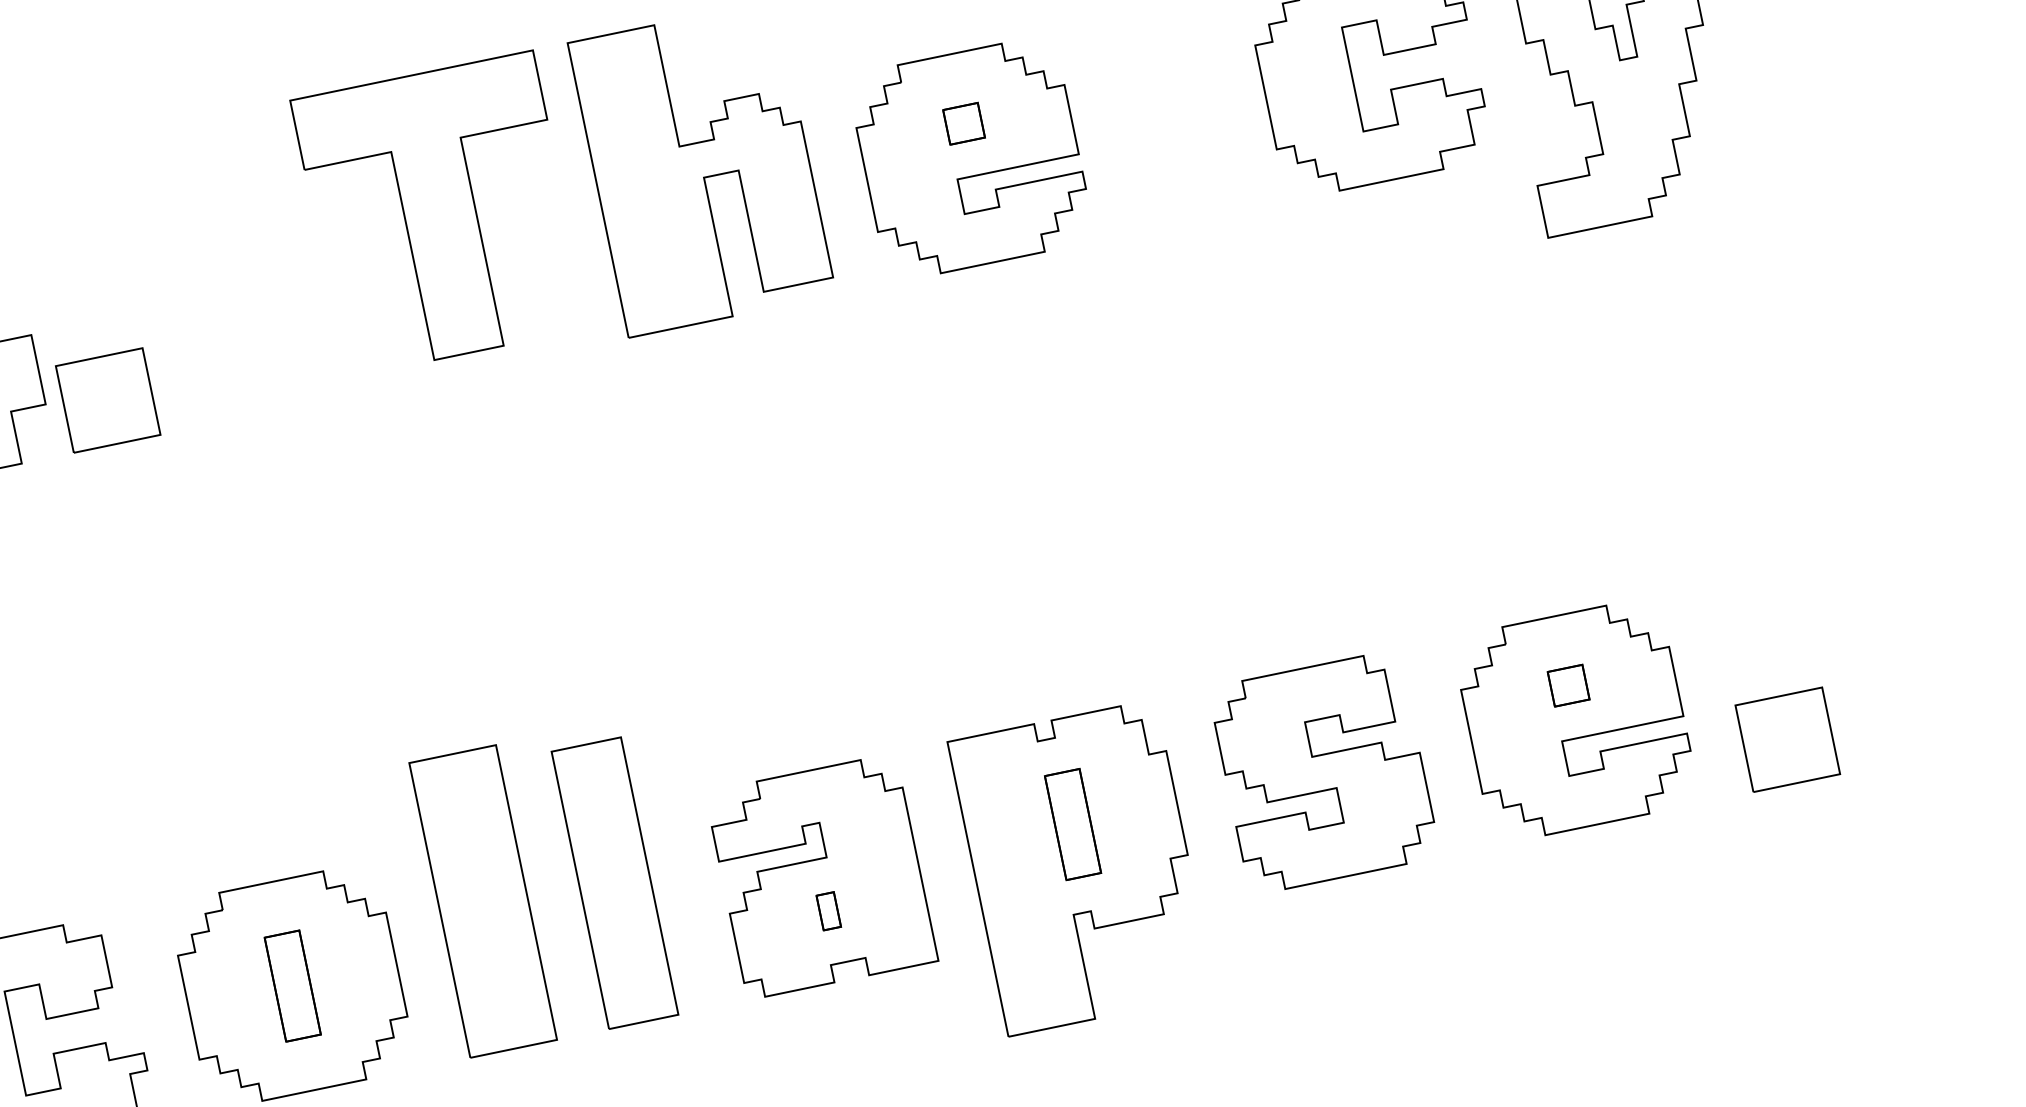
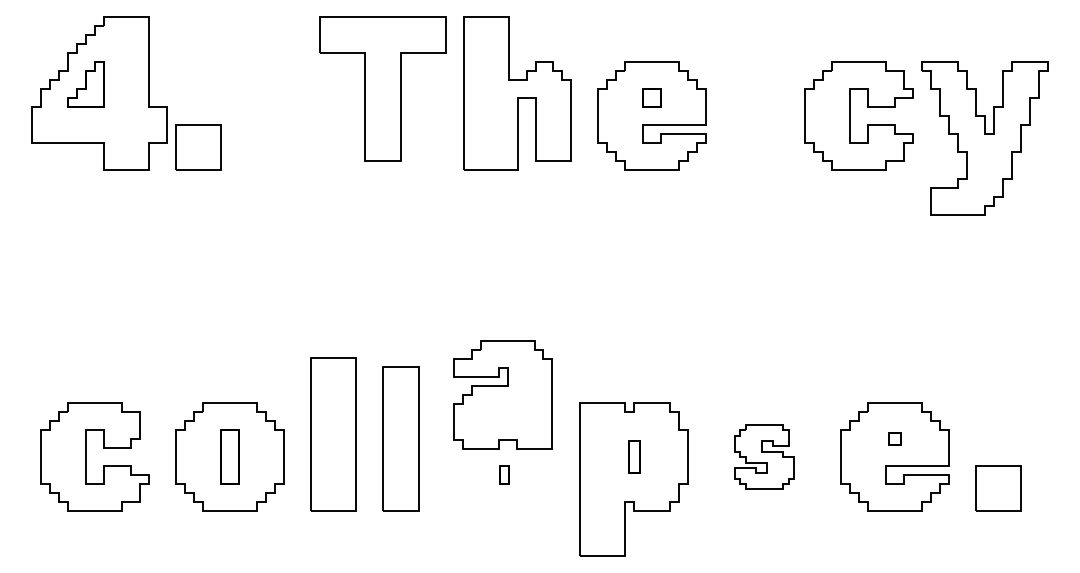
part: (1567, 684) -> (894, 438), size x0.7
part: (1323, 771) -> (764, 456), size x0.6
part: (1071, 823) -> (633, 456), size x0.6
part: (820, 875) -> (502, 394), moved

